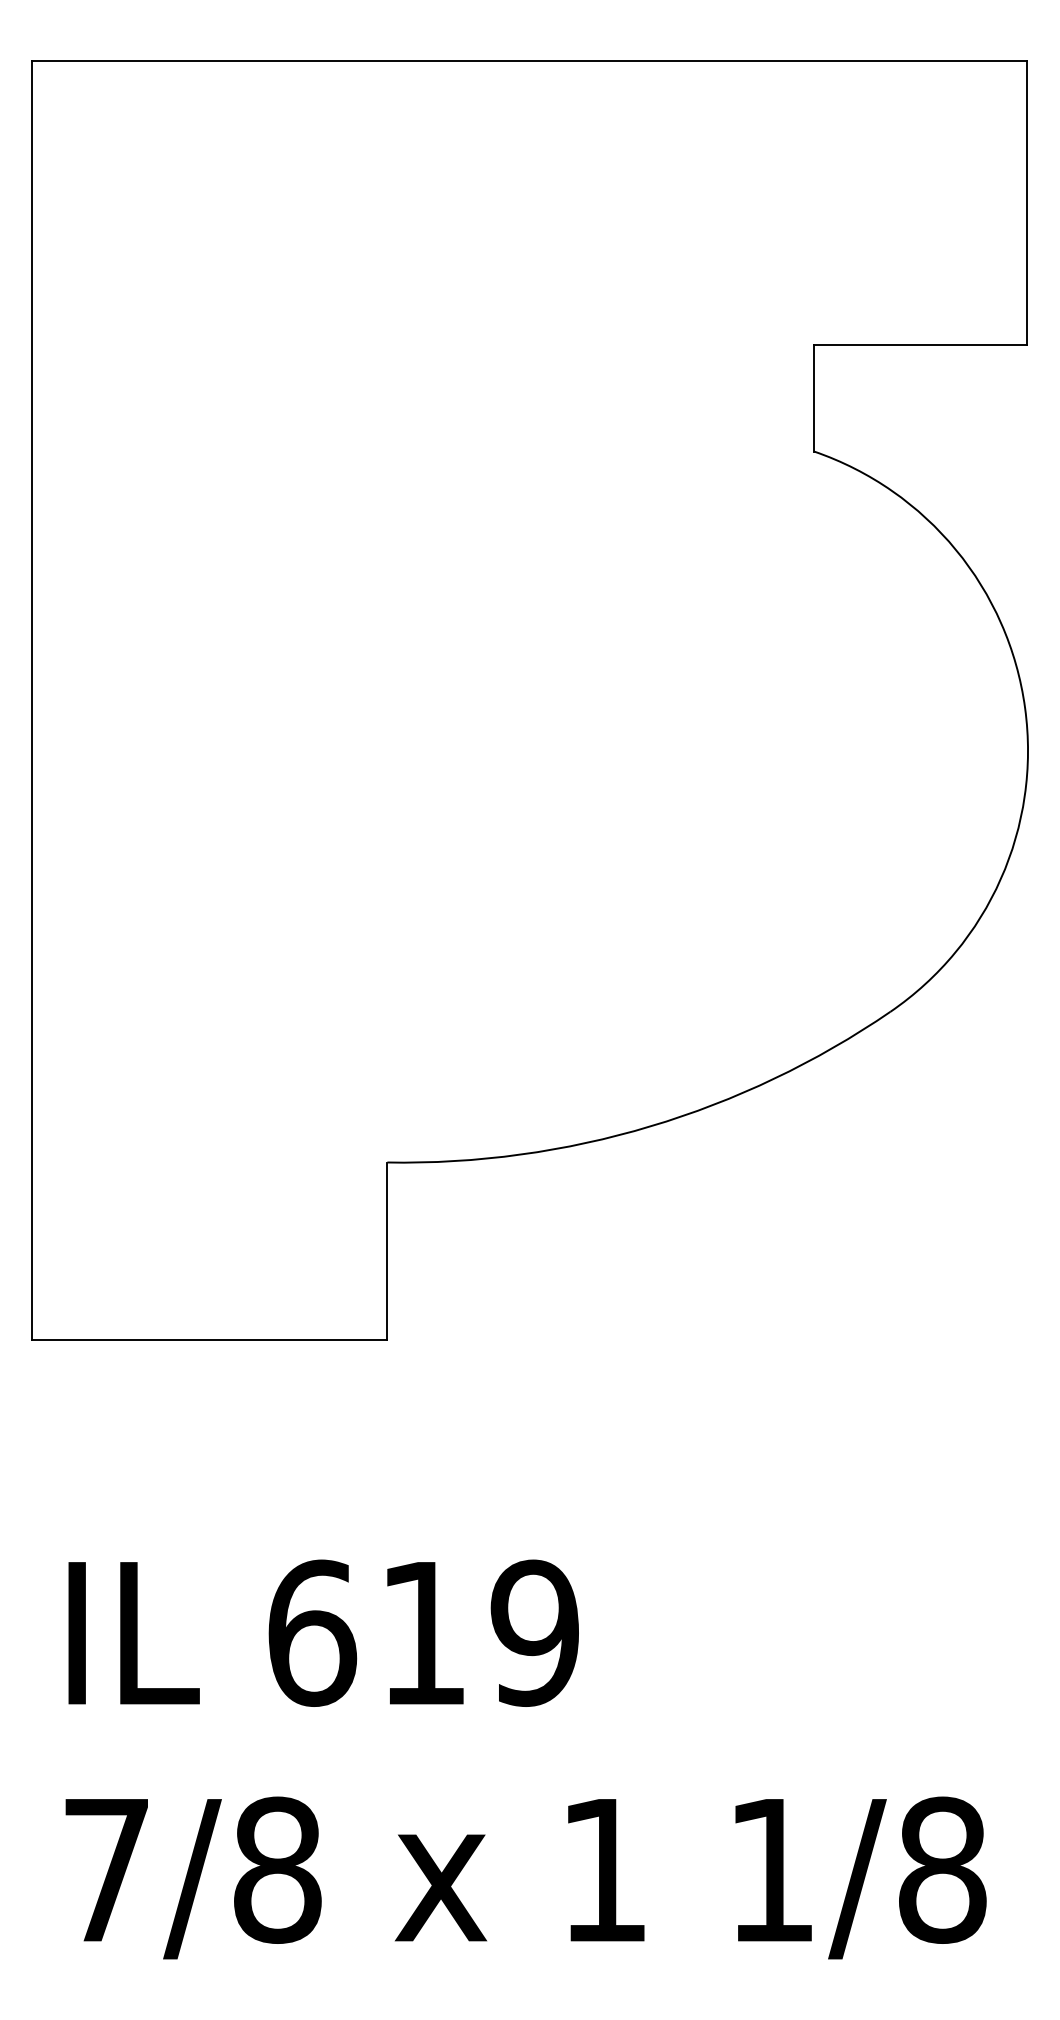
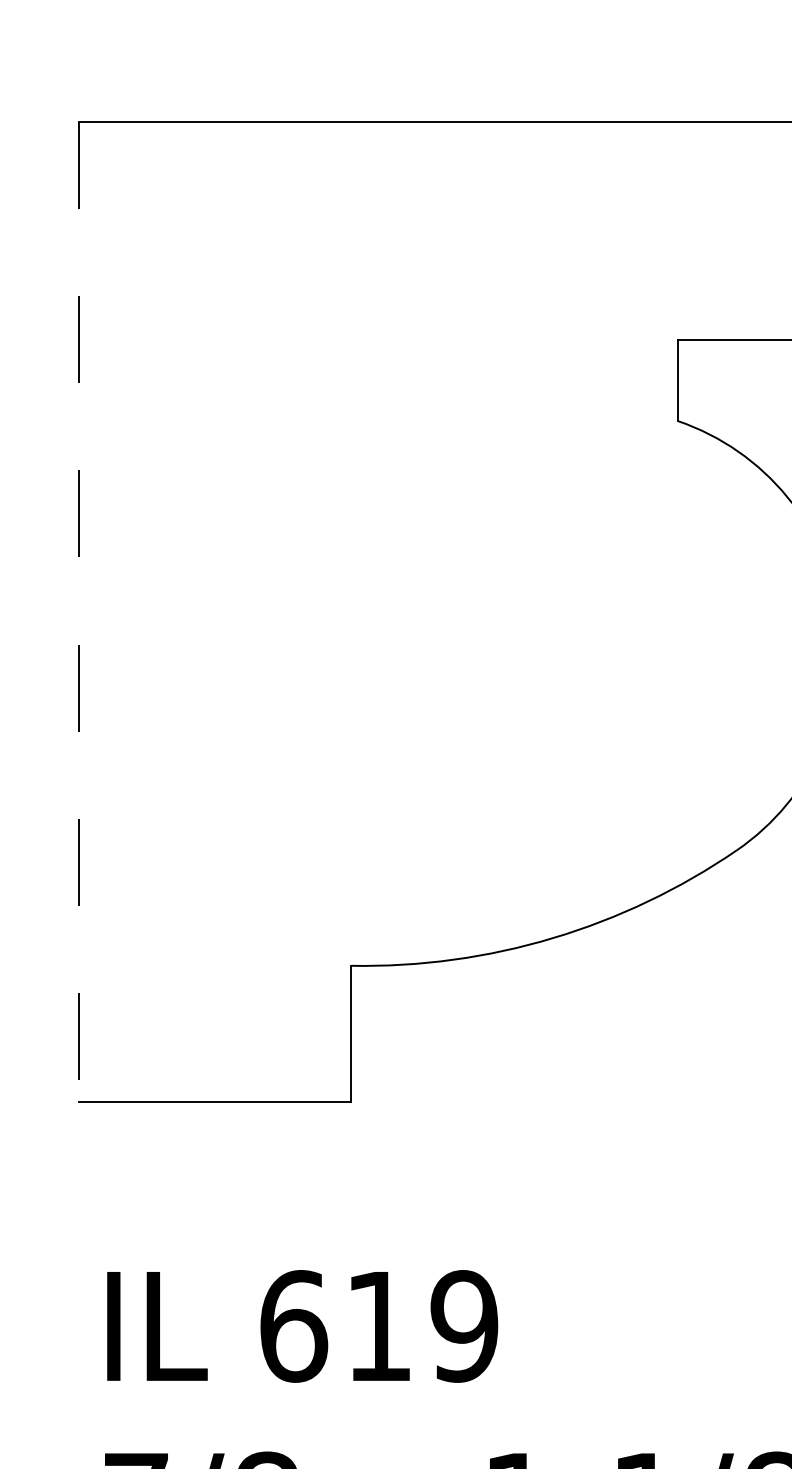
line: (31, 700) -> (78, 611), solid -> dashed

